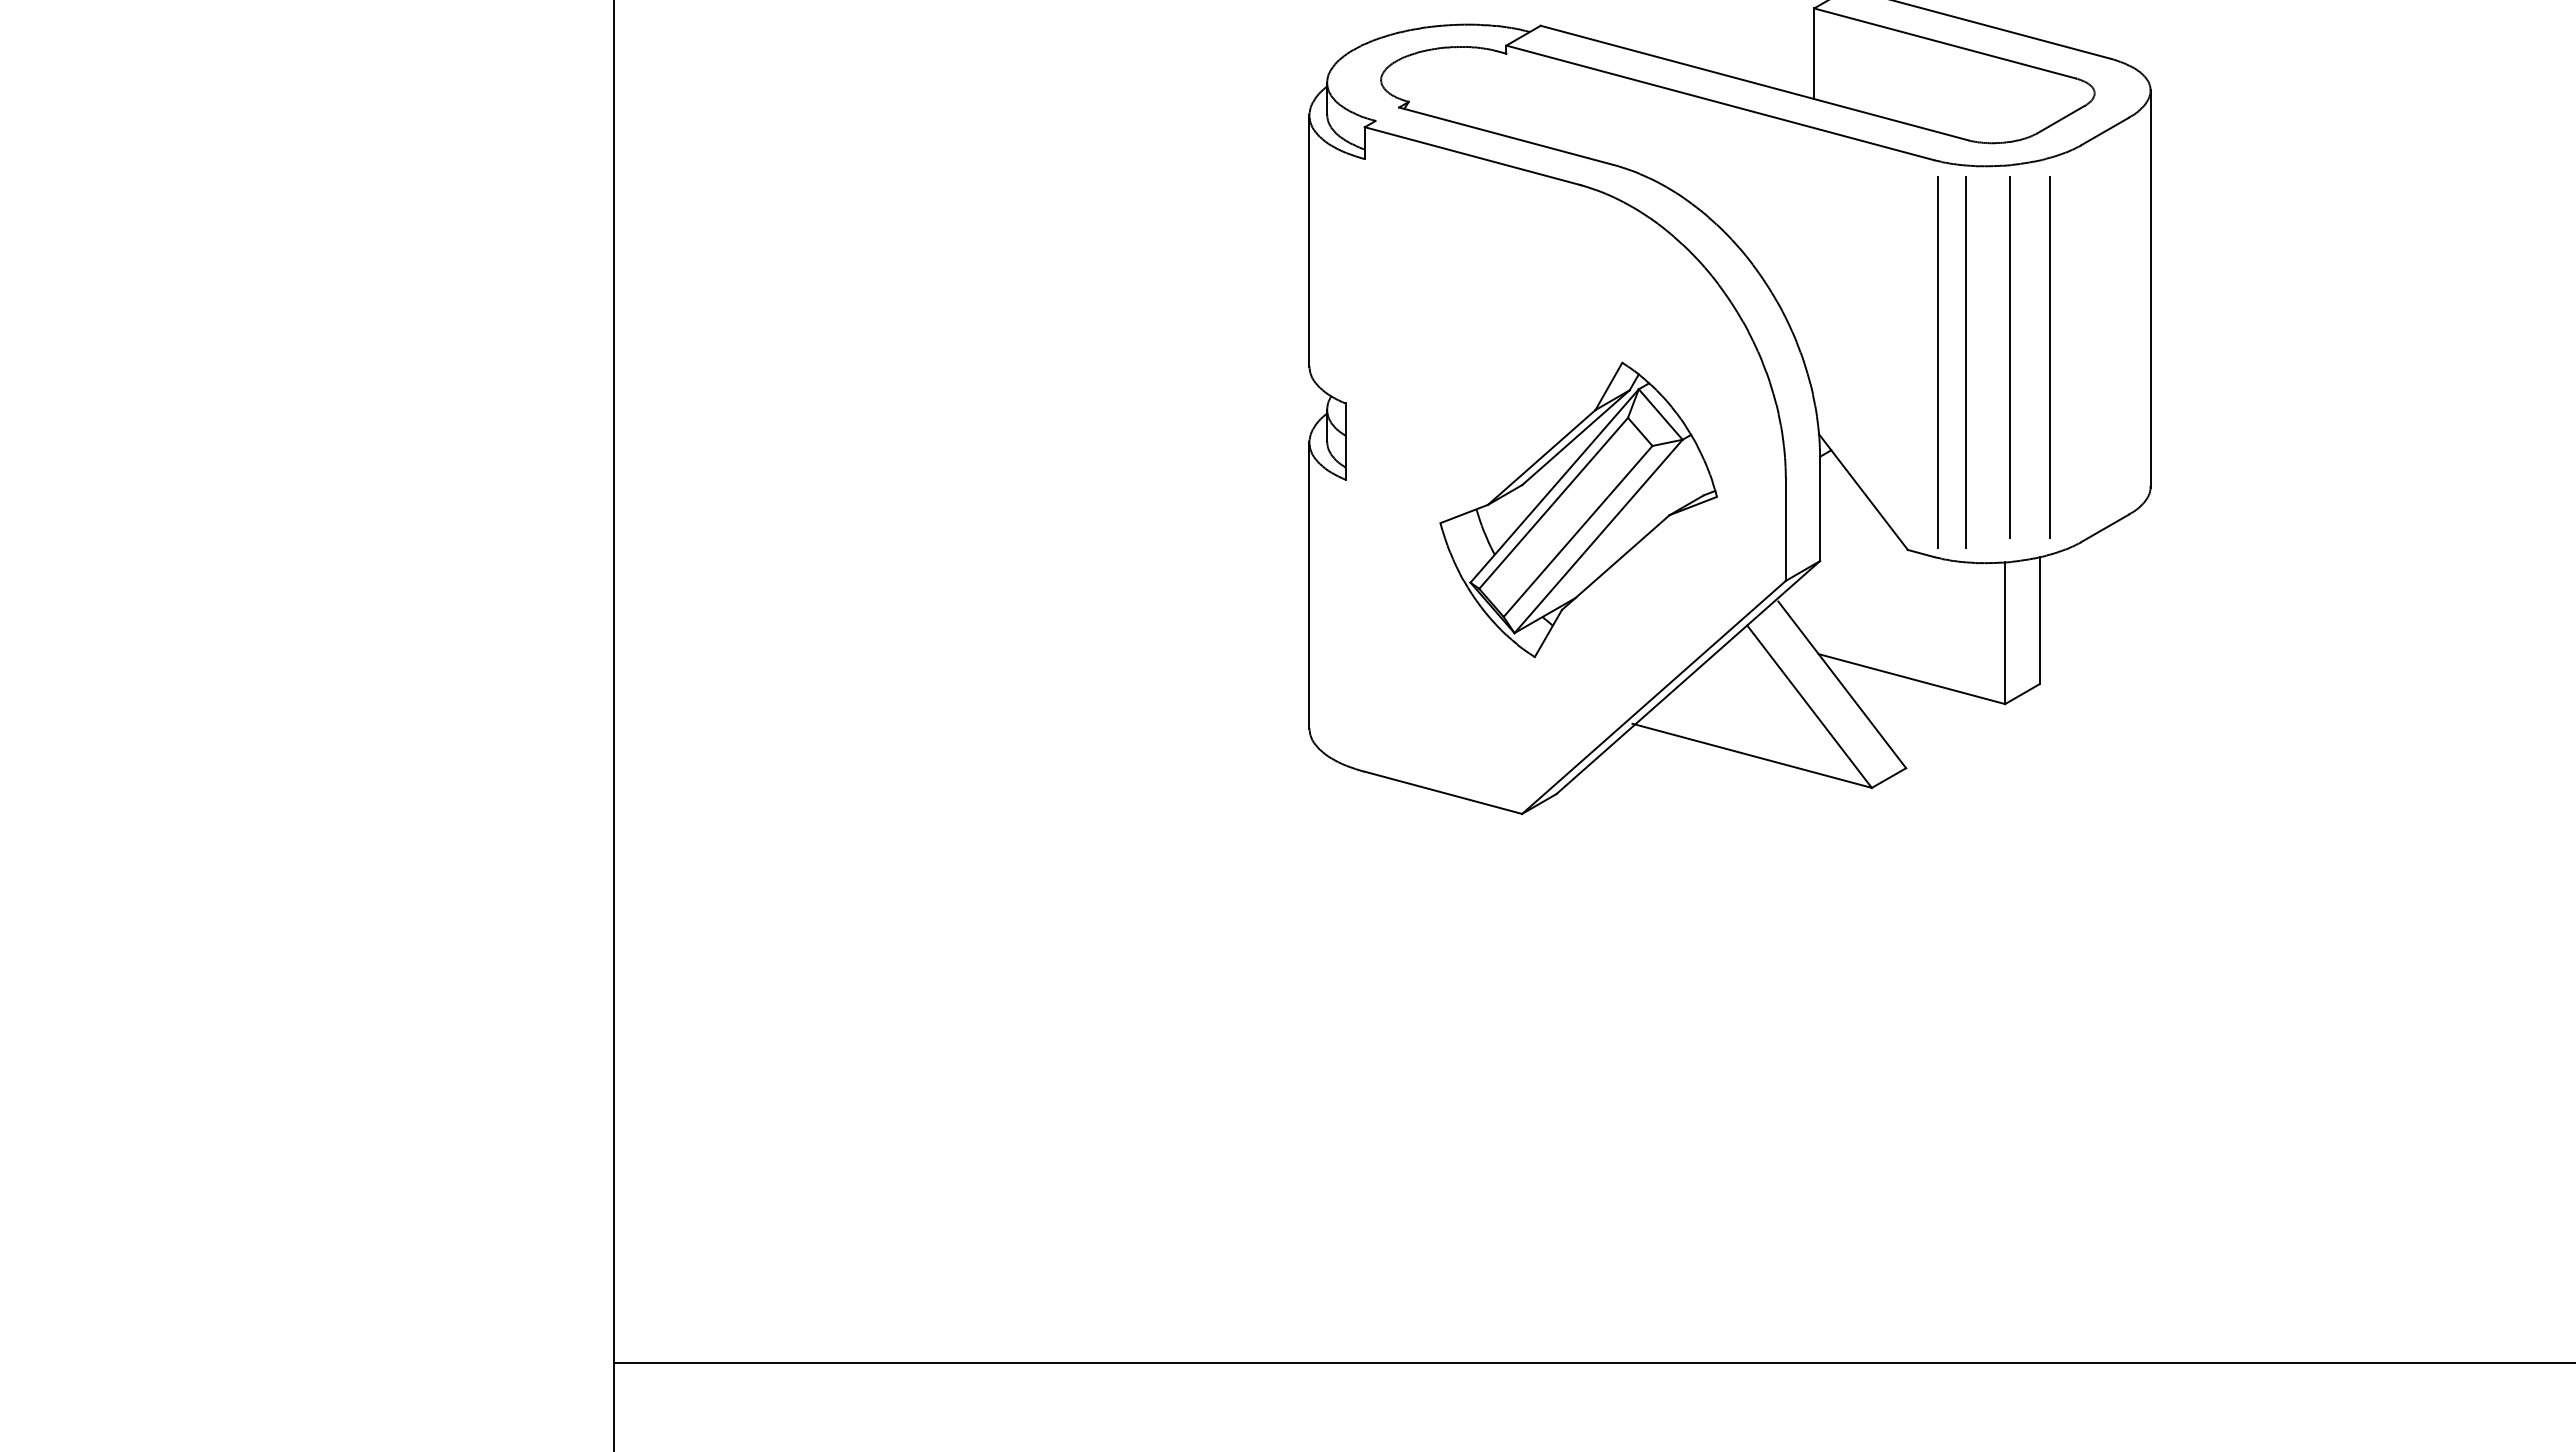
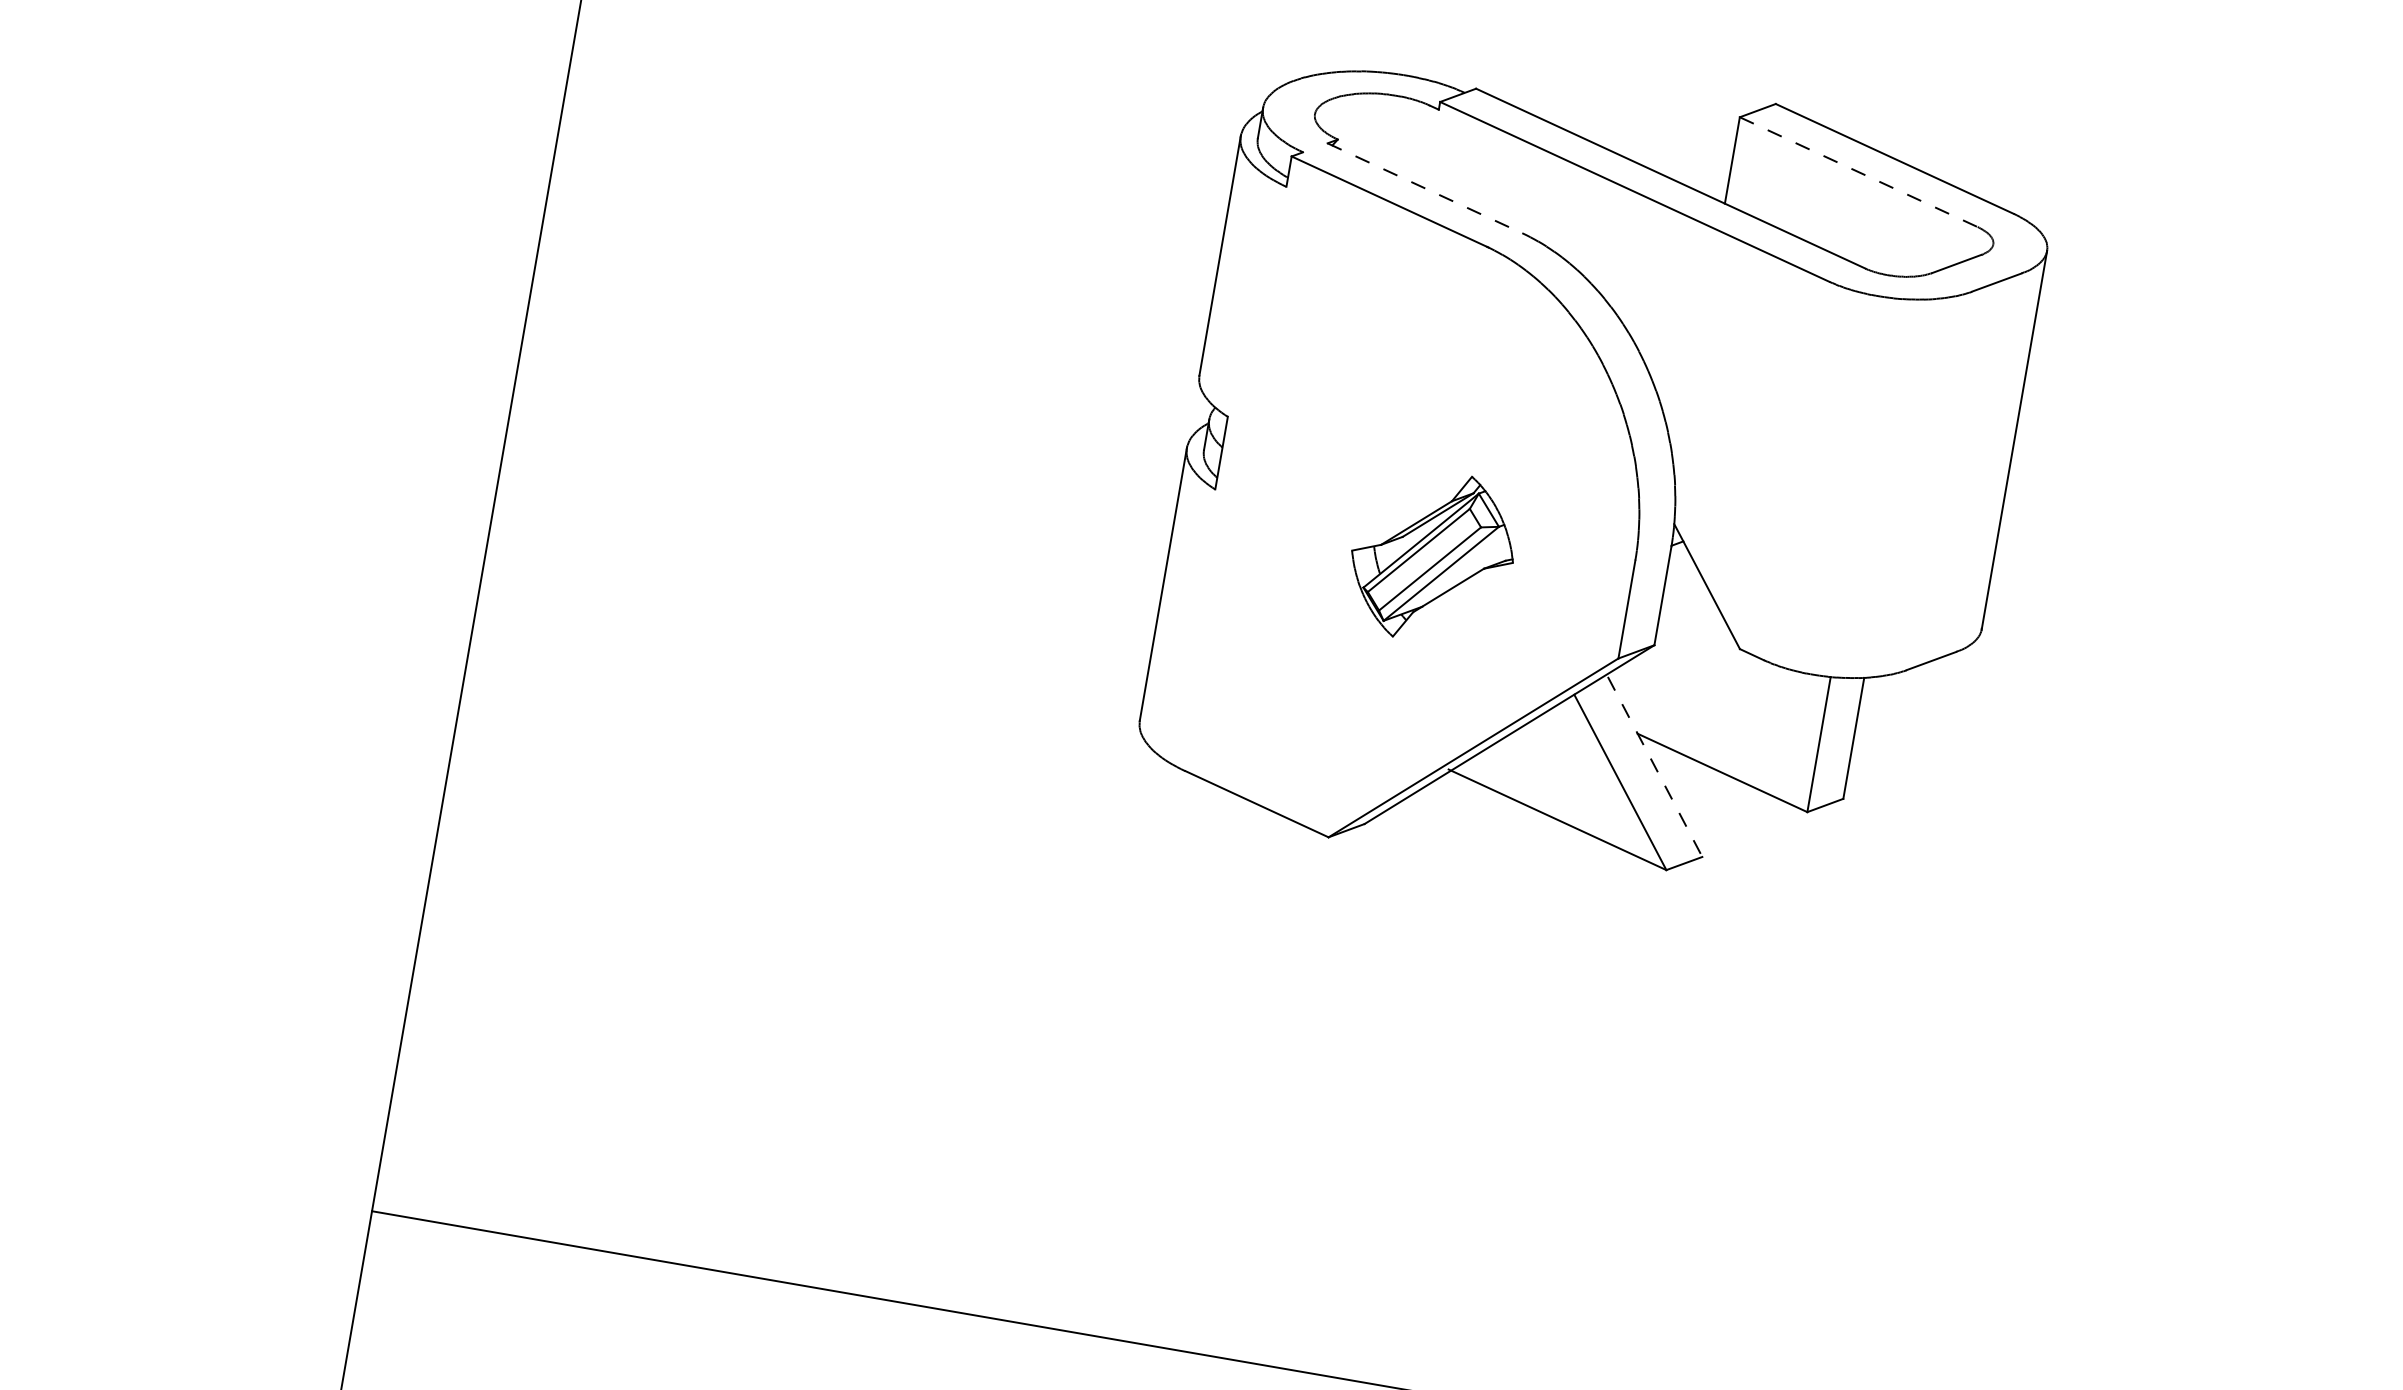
line: (1945, 43) -> (1859, 172), solid -> dashed
line: (1506, 136) -> (1425, 188), solid -> dashed
line: (2009, 356) -> (1868, 481), removed
line: (2050, 356) -> (1907, 488), removed
line: (1937, 361) -> (1799, 474), removed
line: (1966, 361) -> (1826, 479), removed
part: (1578, 509) -> (1432, 556), size x0.6
line: (1842, 685) -> (1655, 767), solid -> dashed

